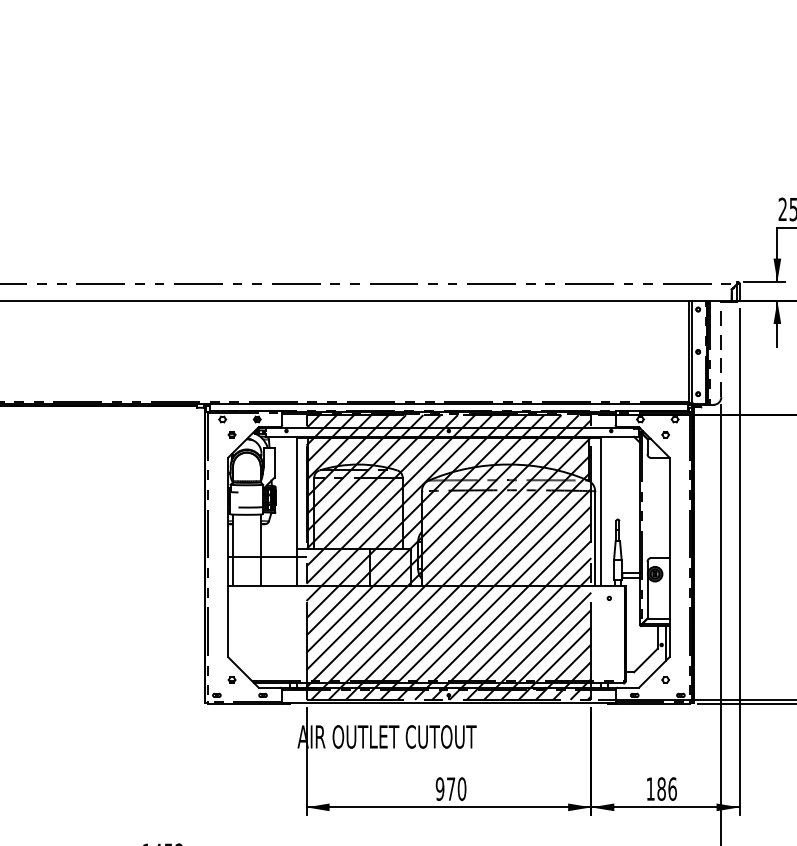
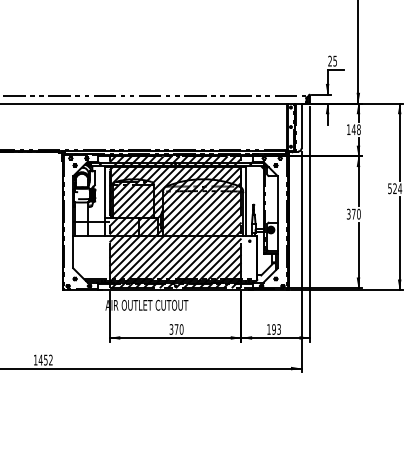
line: (720, 348) -> (301, 125), dashed -> solid
text: (440, 789) -> (171, 329), 970 -> 370
text: (666, 789) -> (276, 329), 186 -> 193

